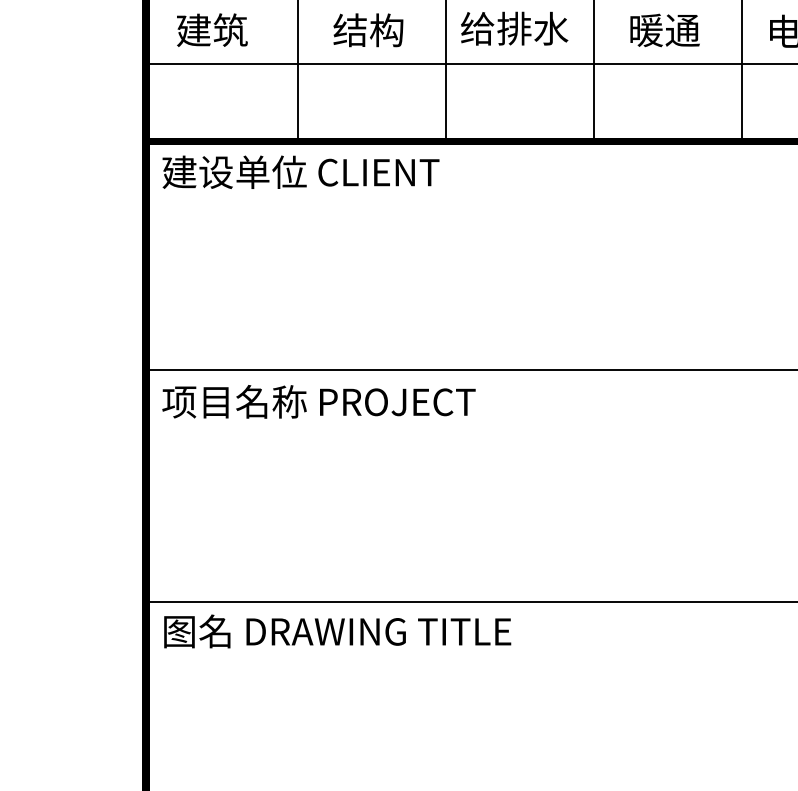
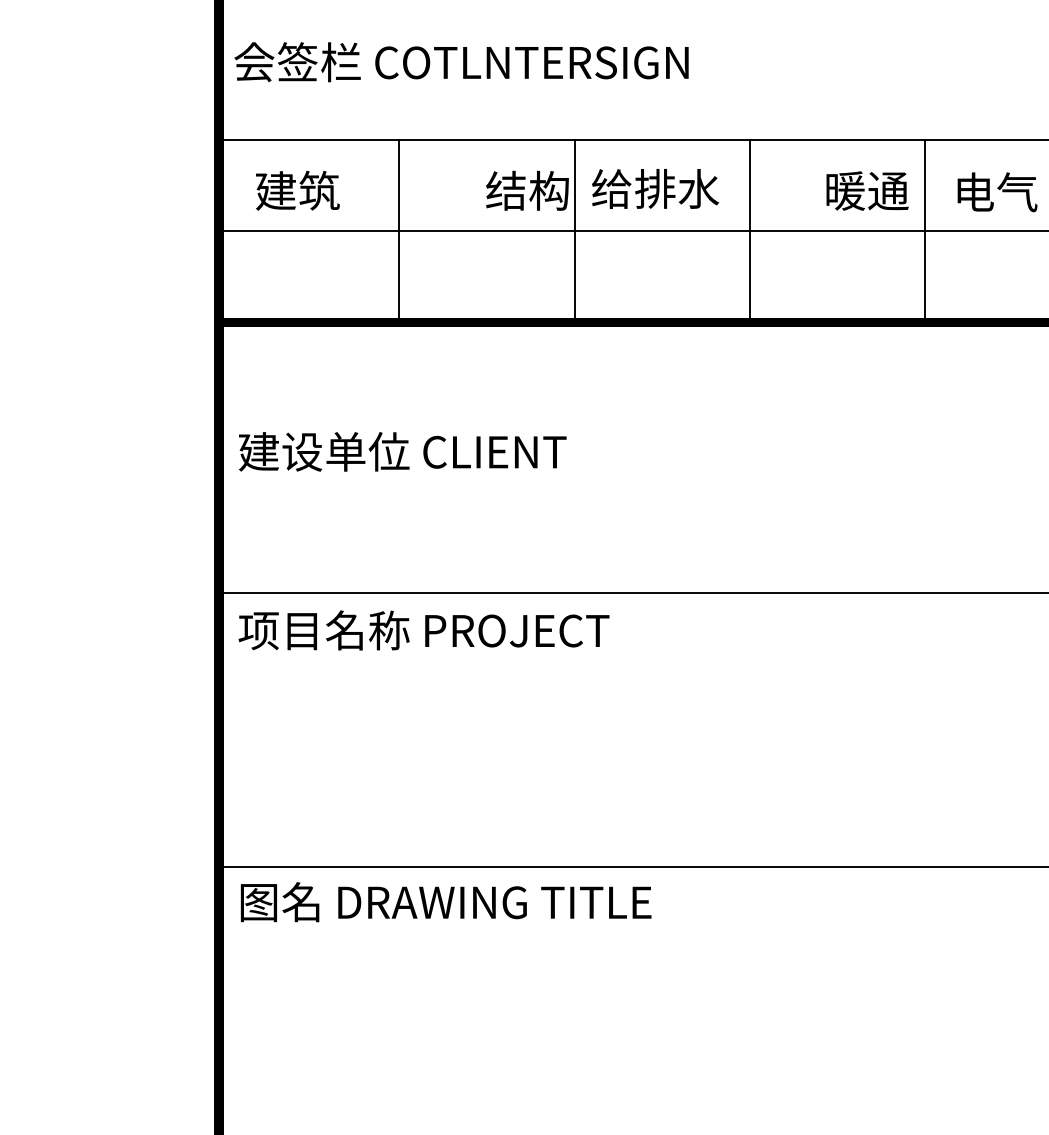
text: (368, 30) -> (527, 190), moved
text: (665, 30) -> (867, 190), moved
text: (300, 171) -> (402, 451), moved

